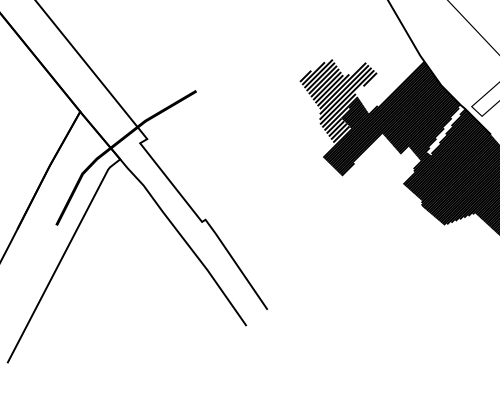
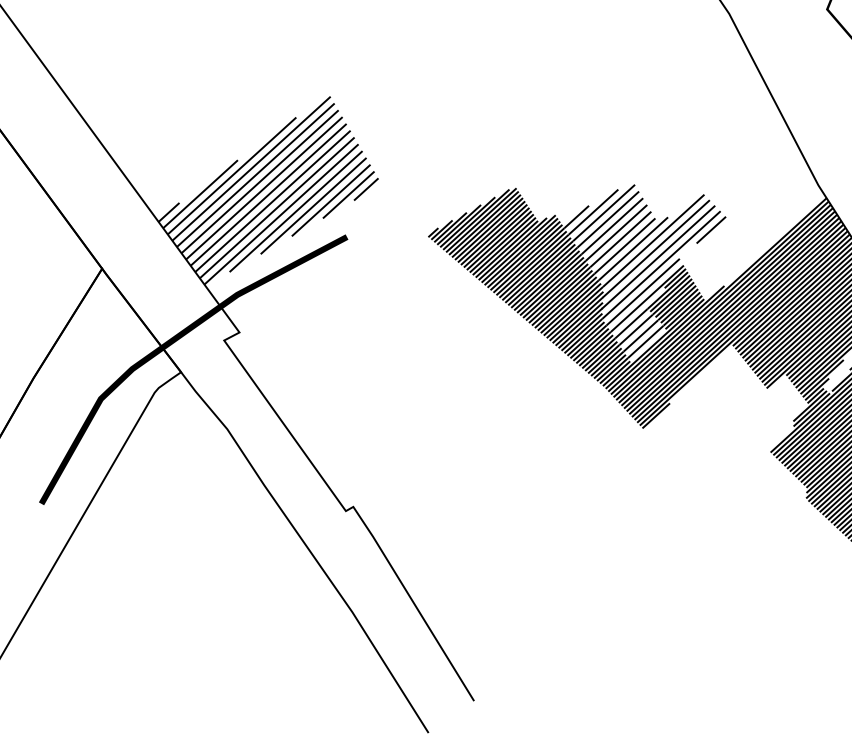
hatch: (158, 70) -> (269, 190), added
hatch: (284, 110) -> (529, 286), added

